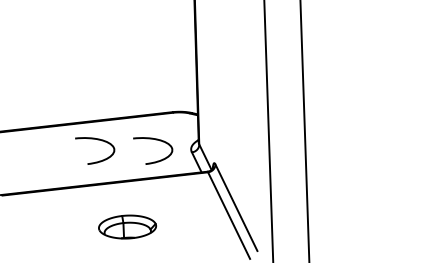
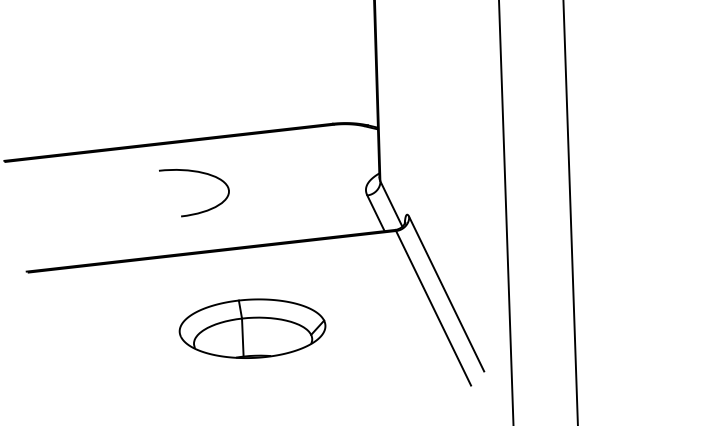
curve: (155, 140) -> (302, 174), removed
part: (127, 226) -> (252, 327), size x1.43

